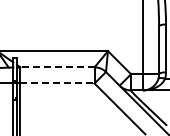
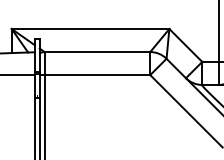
line: (56, 67) -> (96, 52), dashed -> solid
line: (57, 83) -> (97, 75), dashed -> solid

